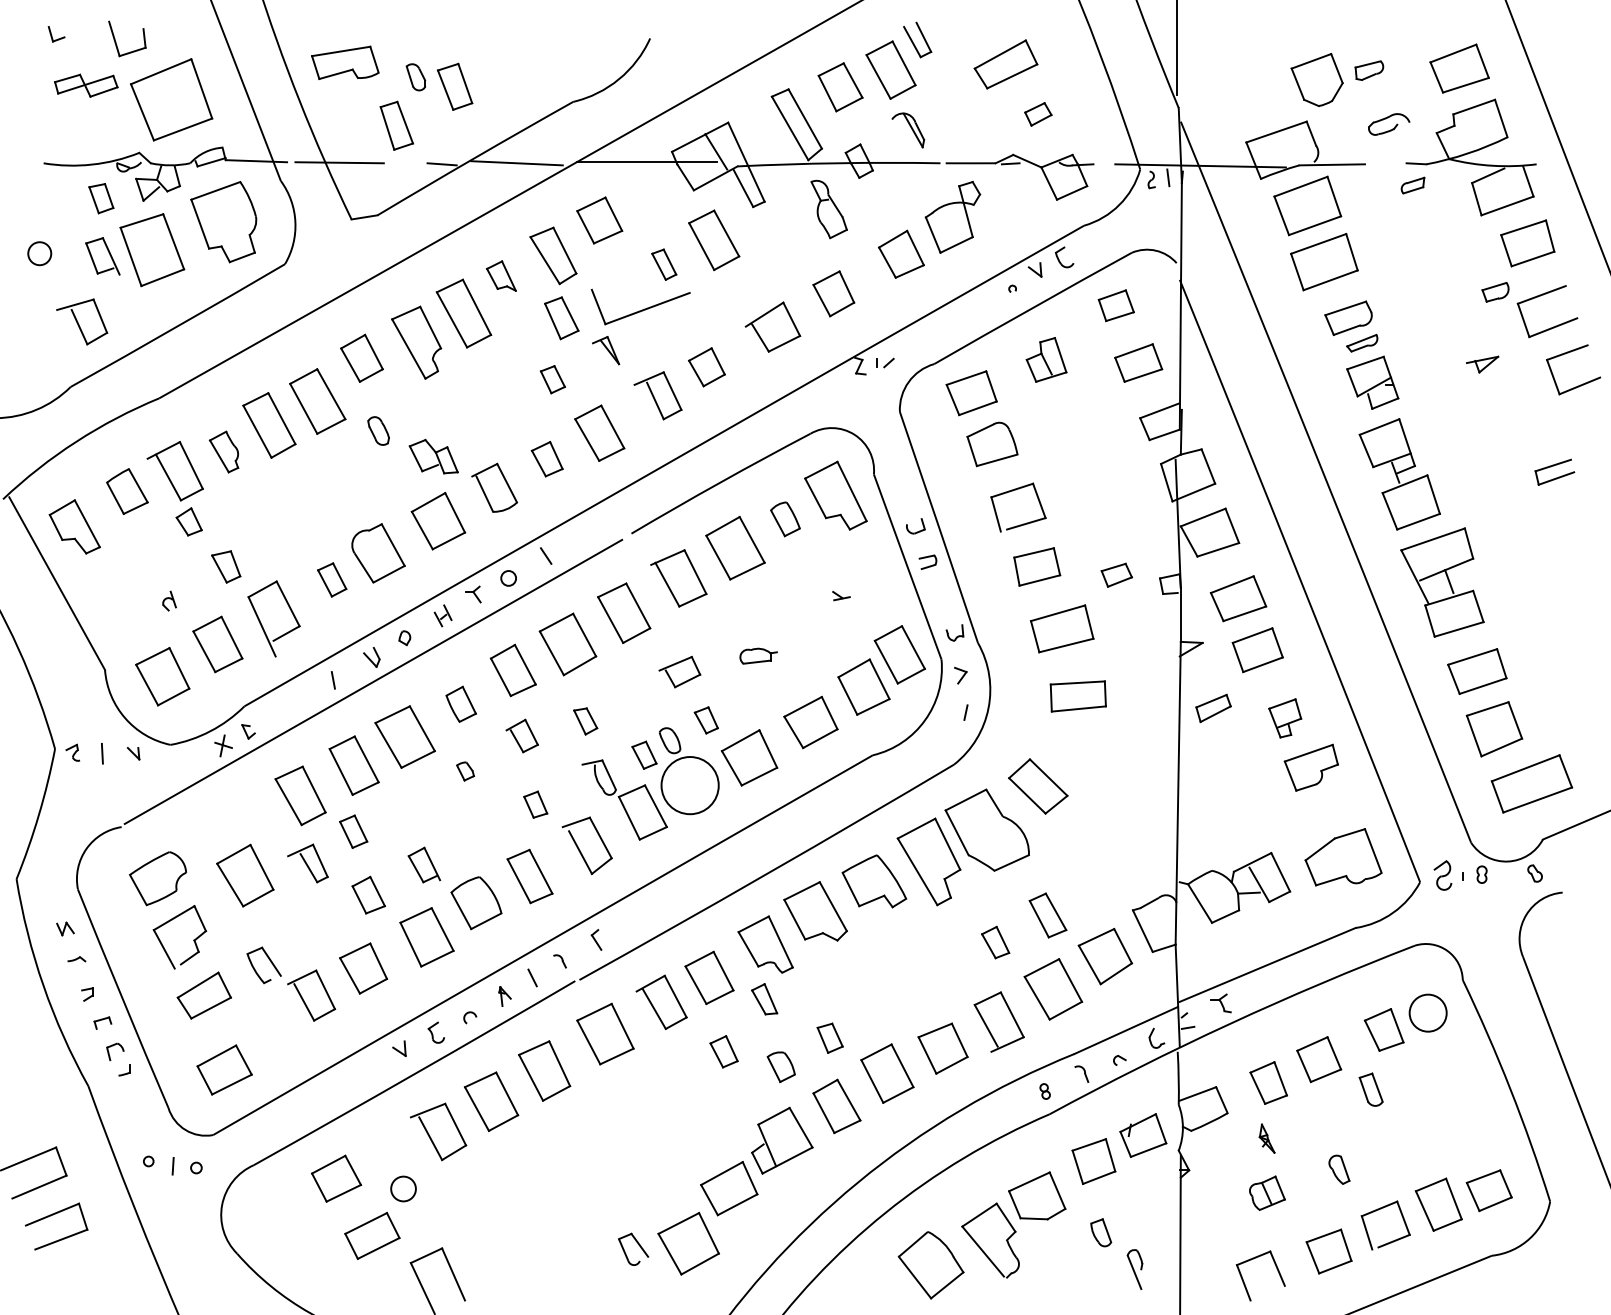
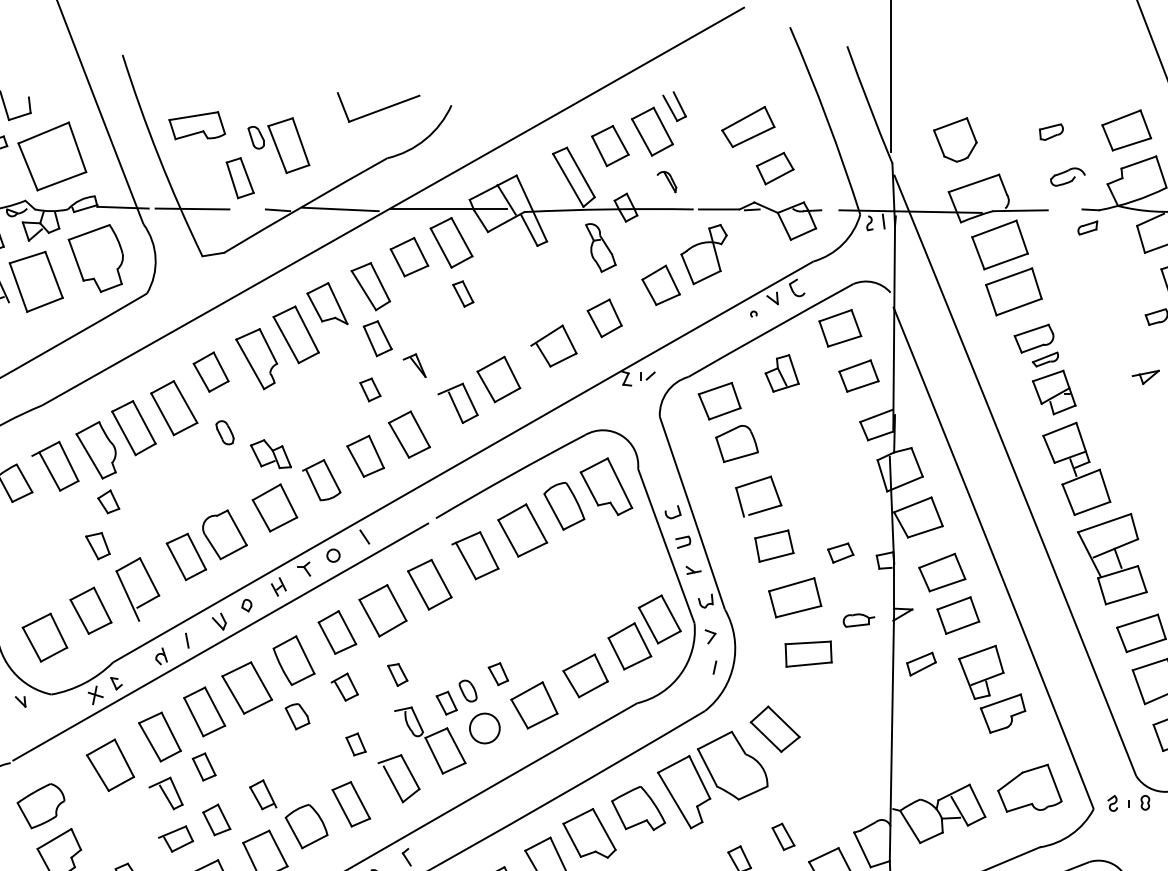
part: (1316, 79) -> (954, 139), moved
part: (454, 86) -> (288, 145), size x1.43
part: (1038, 114) -> (775, 168), size x1.67
part: (908, 130) -> (667, 182), size x0.71
part: (714, 240) -> (451, 242), moved
part: (501, 275) -> (327, 303), size x1.67
part: (1116, 305) -> (840, 328), size x1.43
part: (640, 306) -> (378, 107), moved
part: (706, 367) -> (498, 379), size x1.43
part: (223, 451) -> (95, 449), size x1.67
part: (547, 458) -> (365, 455), size x1.43
part: (785, 519) -> (564, 506), size x1.67
part: (188, 521) -> (108, 501), moved
part: (331, 579) -> (185, 556), size x1.67
part: (841, 596) -> (693, 570), moved
part: (169, 600) -> (161, 655), moved
part: (758, 655) -> (858, 619), moved
part: (679, 671) -> (175, 838), moved
part: (460, 704) -> (293, 660), size x1.67
part: (1284, 718) -> (980, 672), size x1.67
part: (465, 771) -> (297, 716), size x1.67
circle: (690, 785) -> (485, 728), size x0.62
part: (245, 875) -> (110, 765), moved
part: (1442, 875) -> (1112, 803), size x0.62
part: (1048, 915) -> (783, 836), size x0.71

